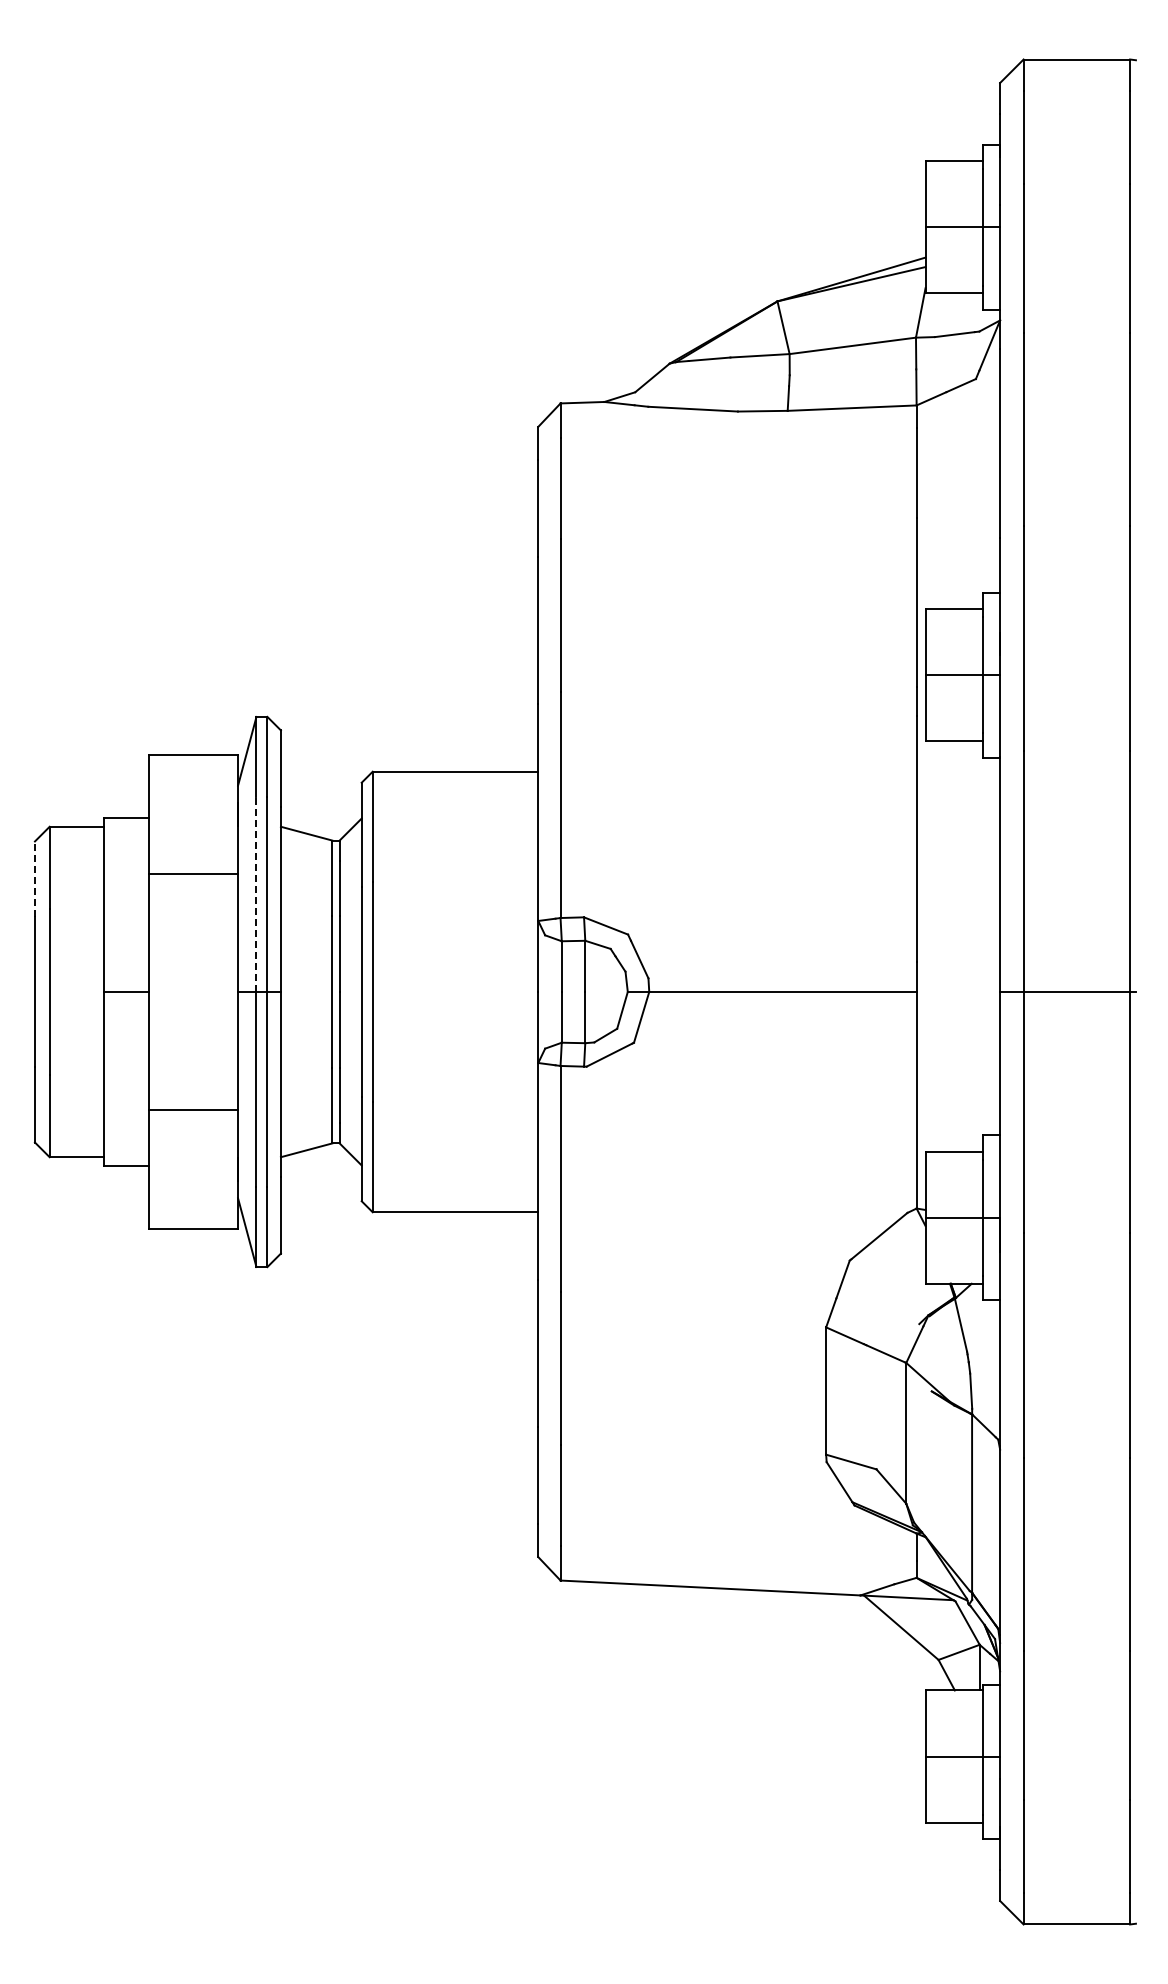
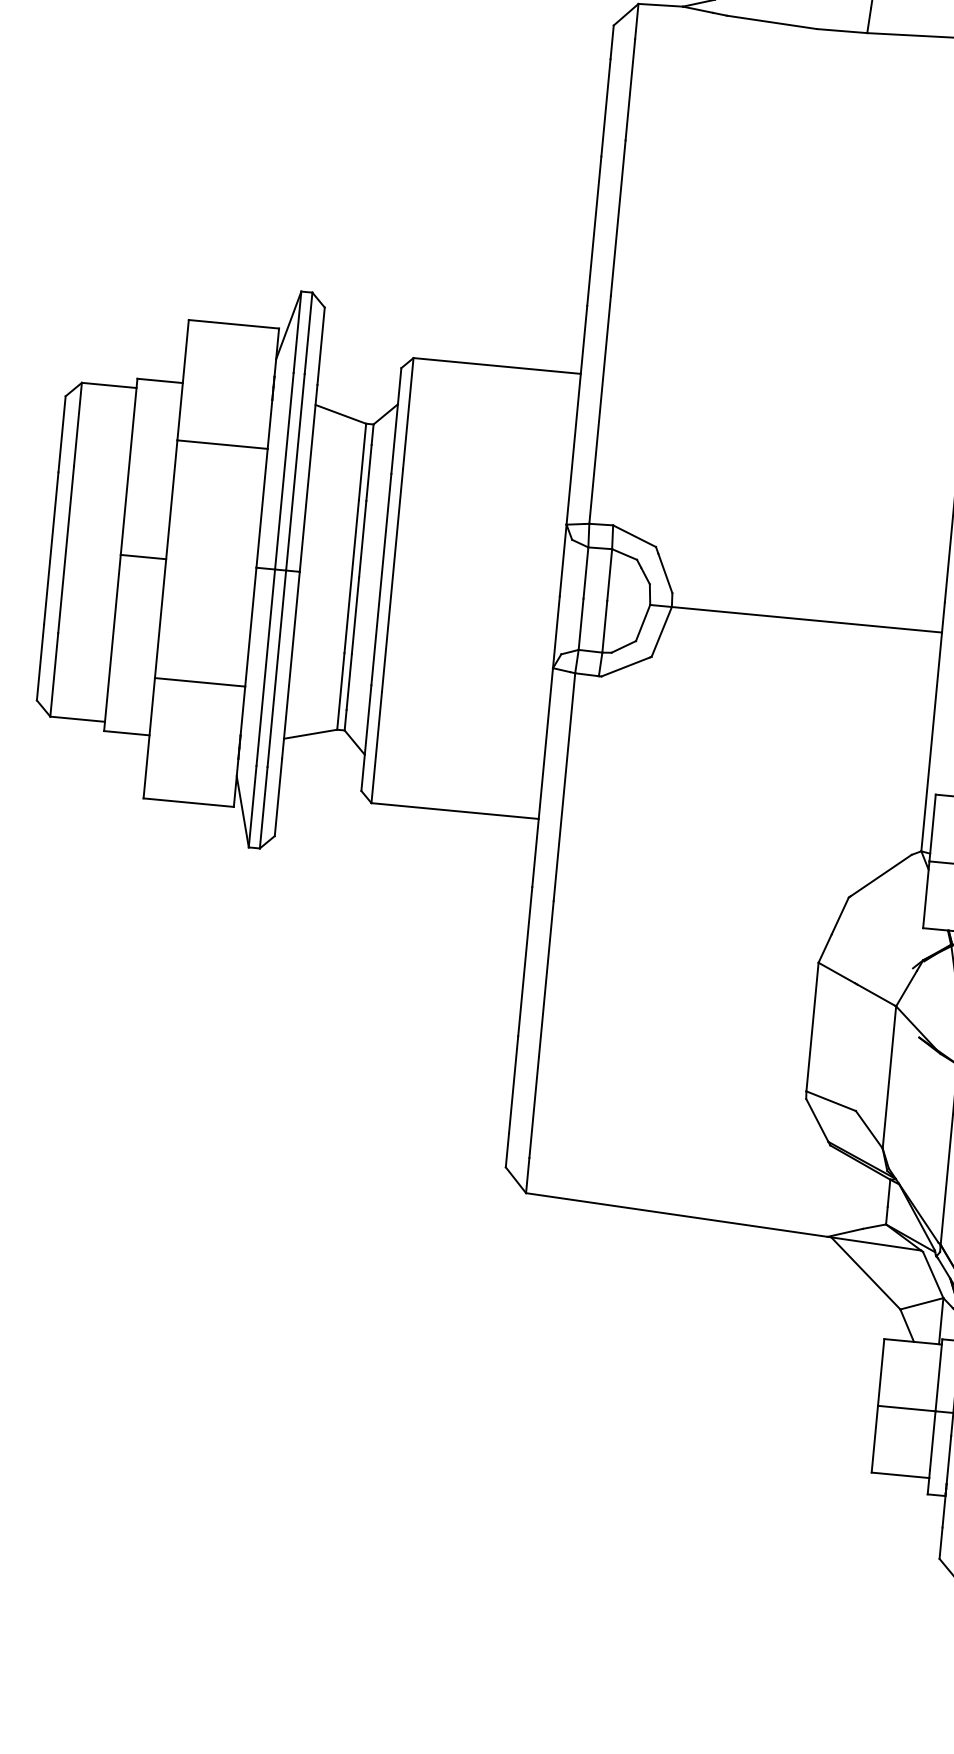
line: (34, 879) -> (61, 434), dashed -> solid
line: (256, 894) -> (284, 471), dashed -> solid

